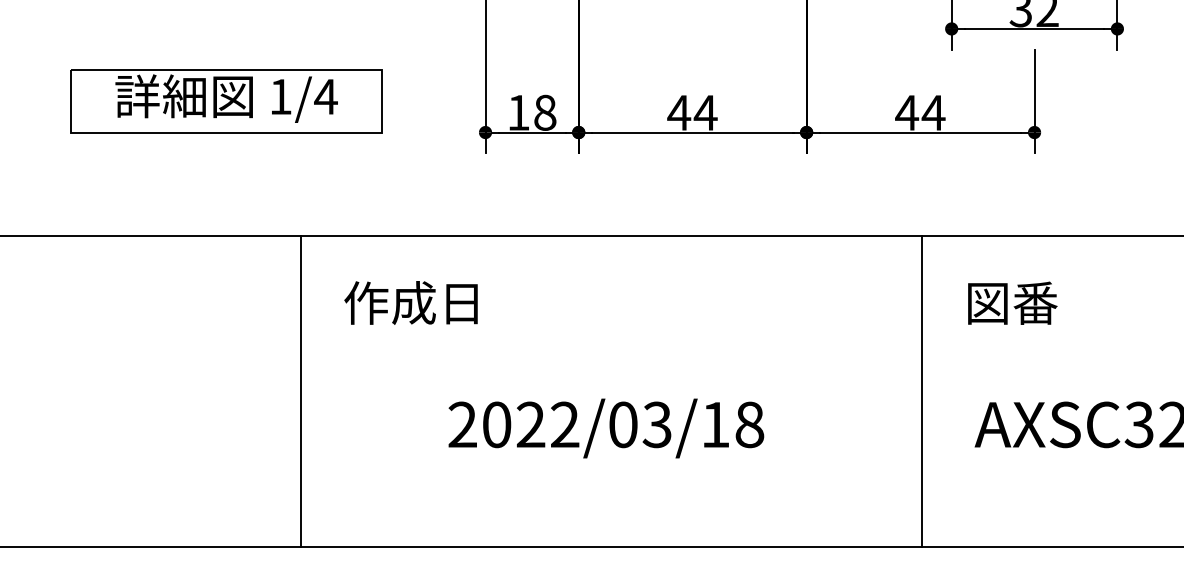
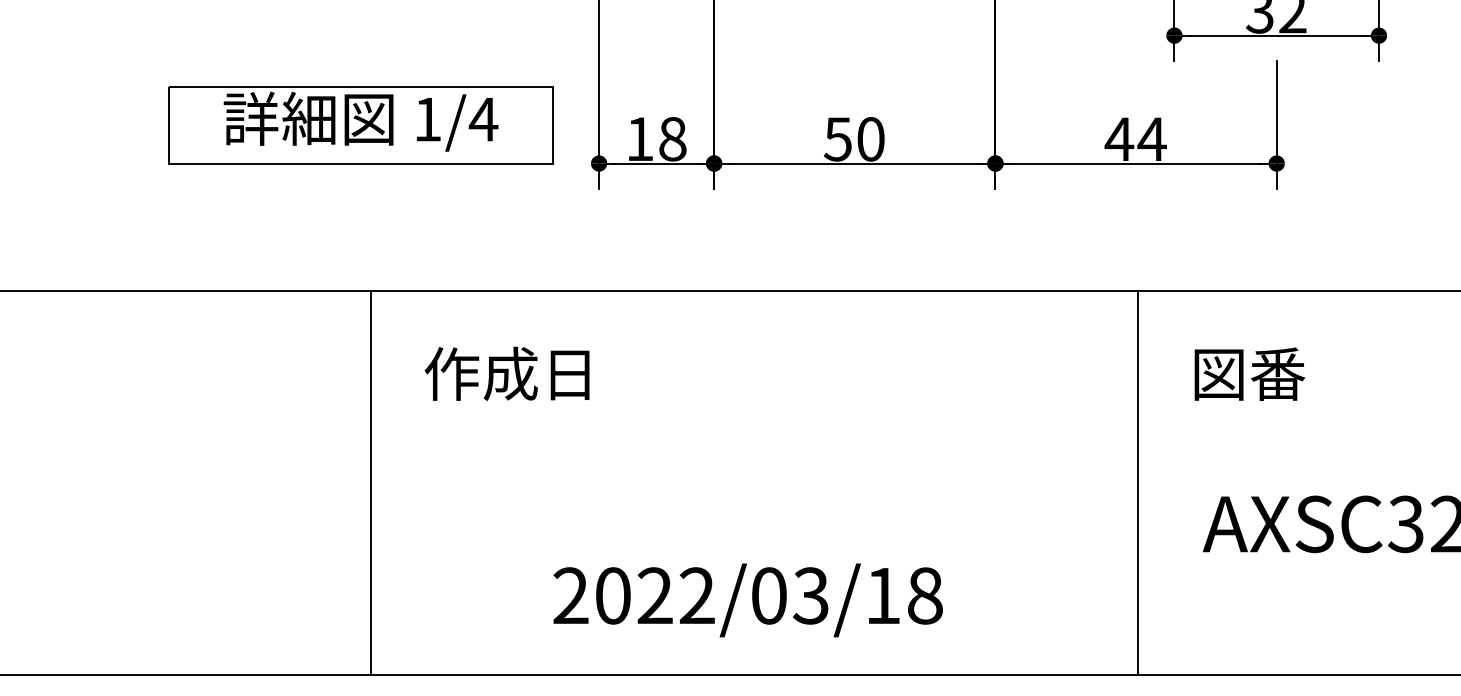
part: (226, 101) -> (360, 125), moved
text: (692, 112) -> (854, 138), 44 -> 50
text: (606, 428) -> (748, 600), moved

